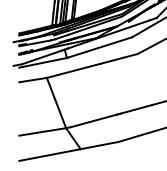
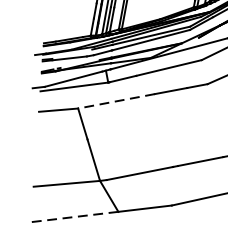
line: (73, 70) -> (116, 100), solid -> dashed
line: (49, 155) -> (74, 217), solid -> dashed

